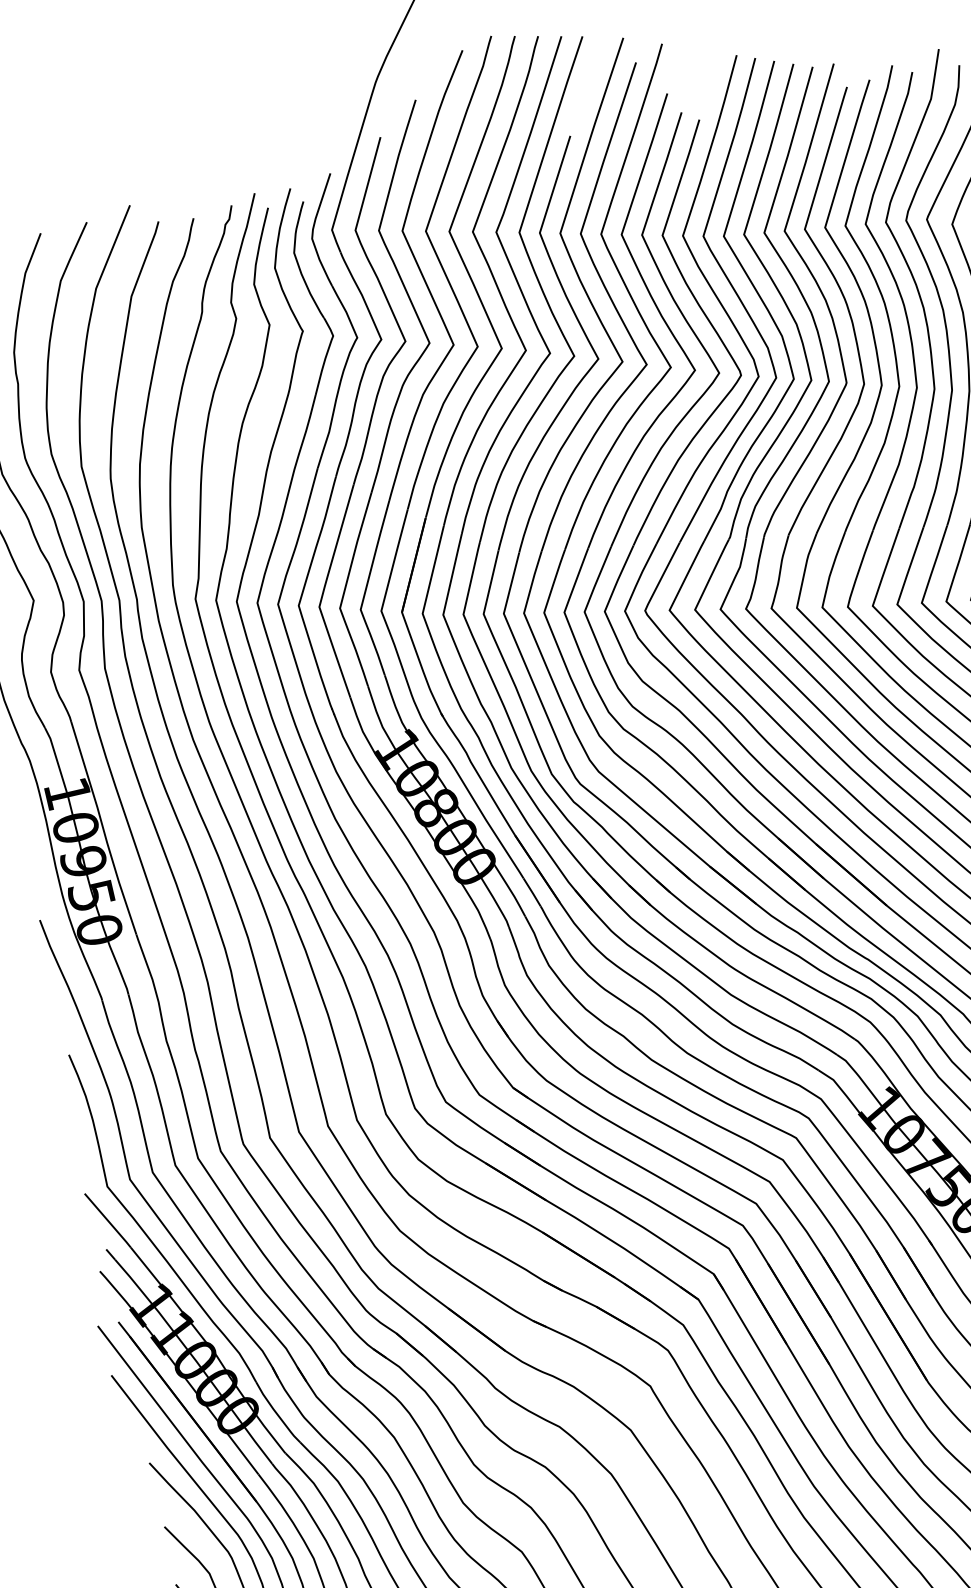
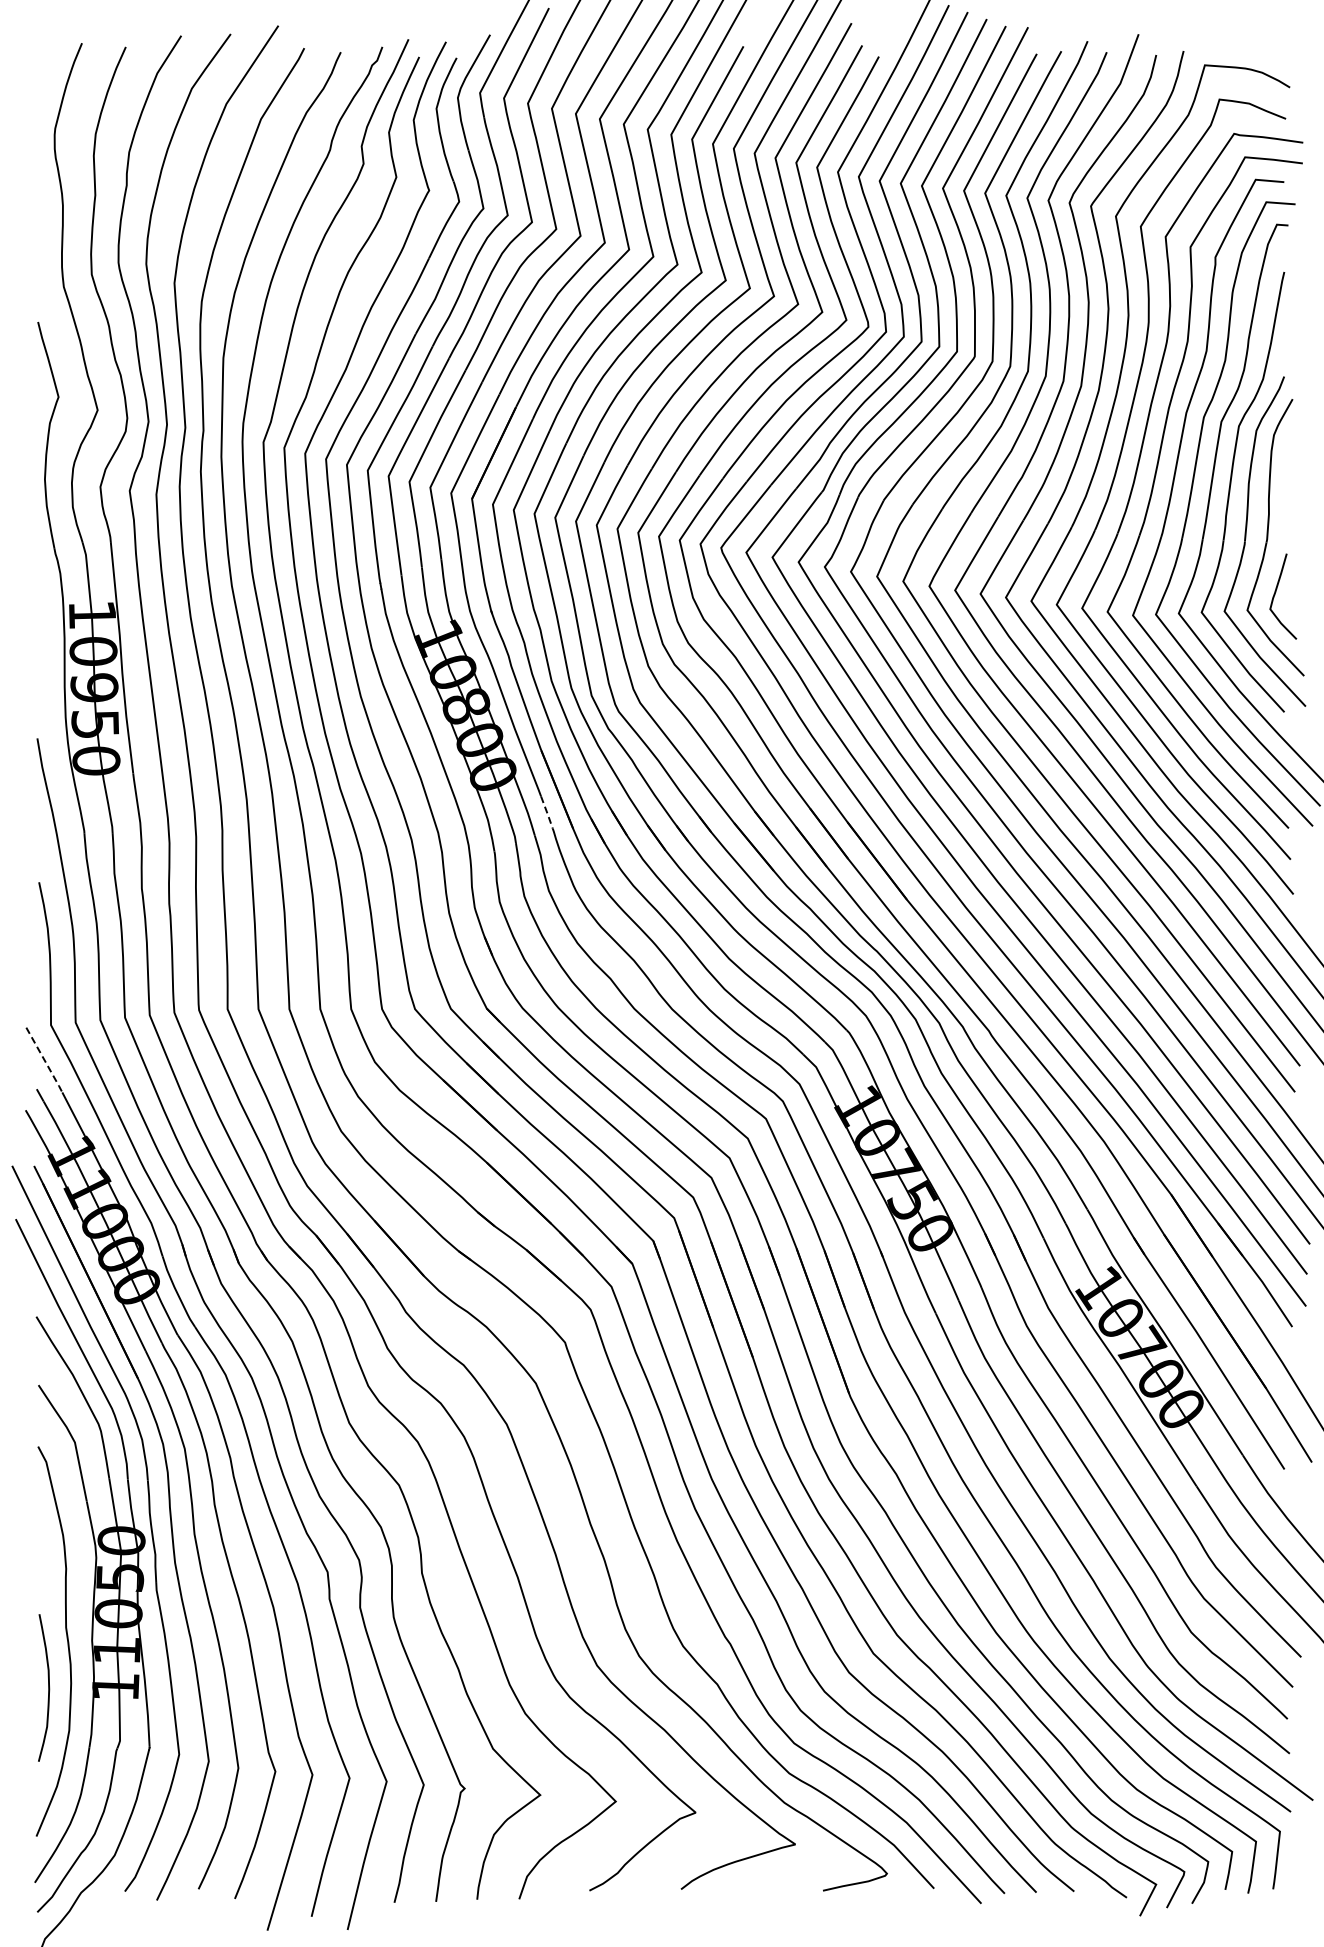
line: (532, 893) -> (547, 813), solid -> dashed
line: (108, 1221) -> (44, 1060), solid -> dashed

